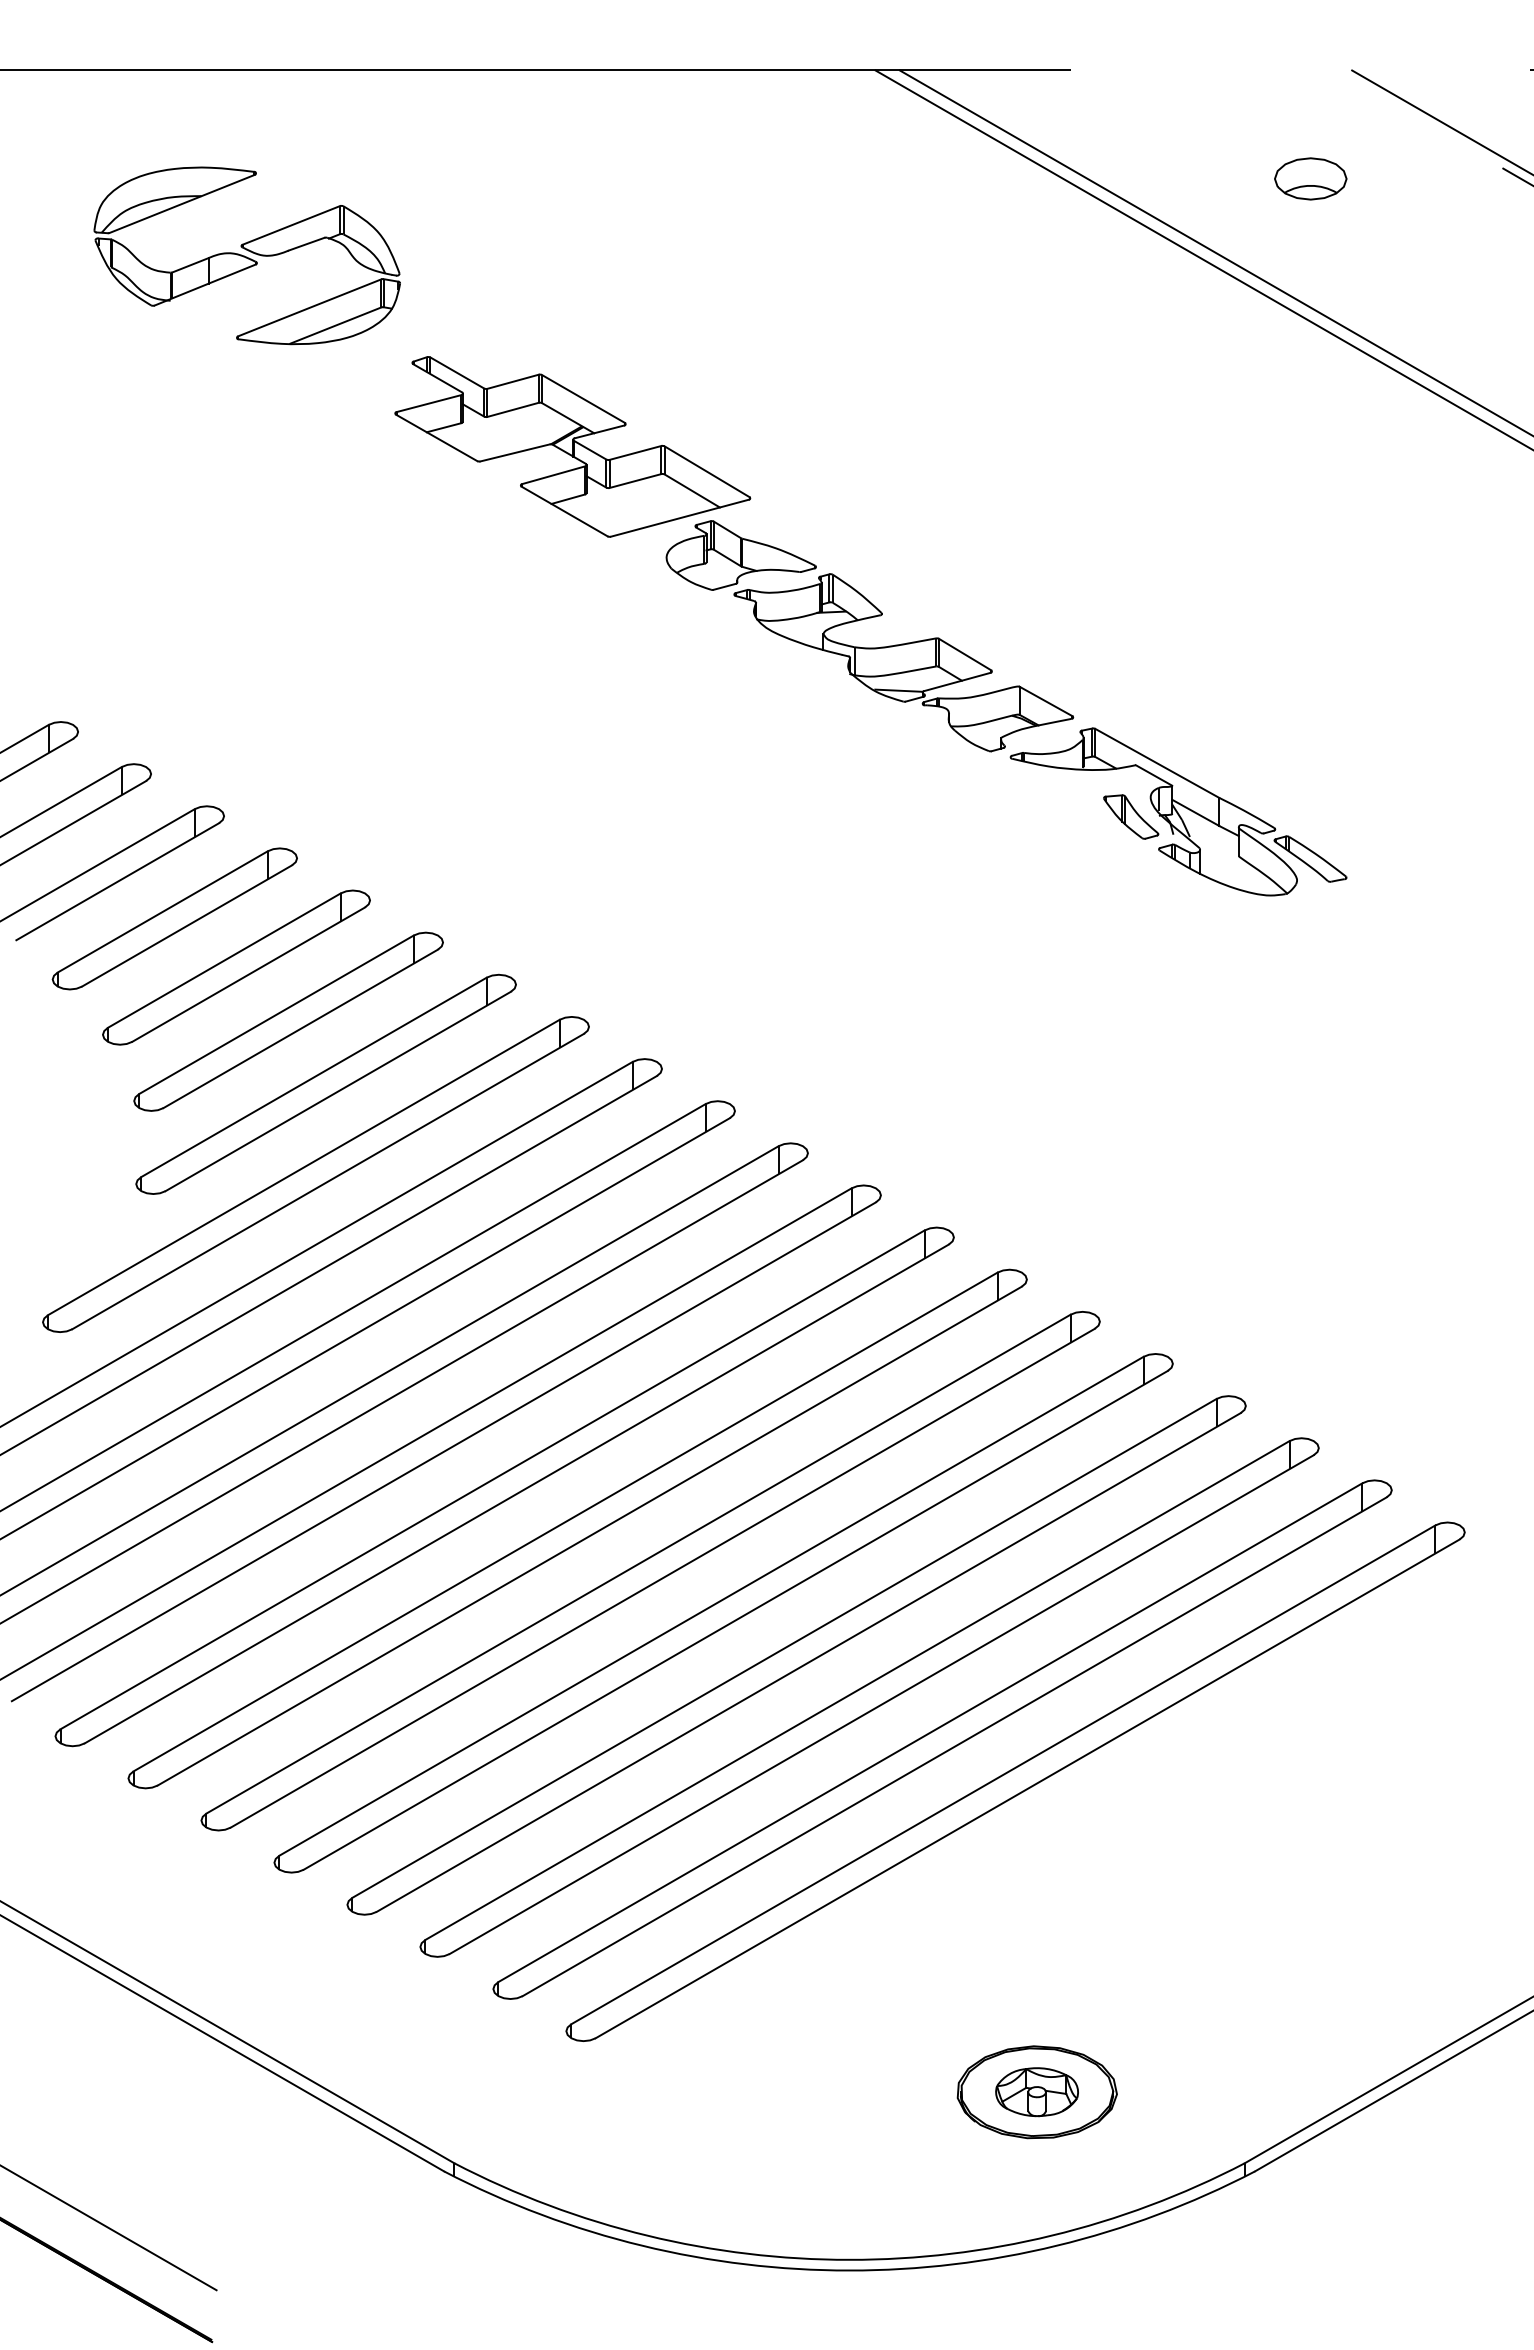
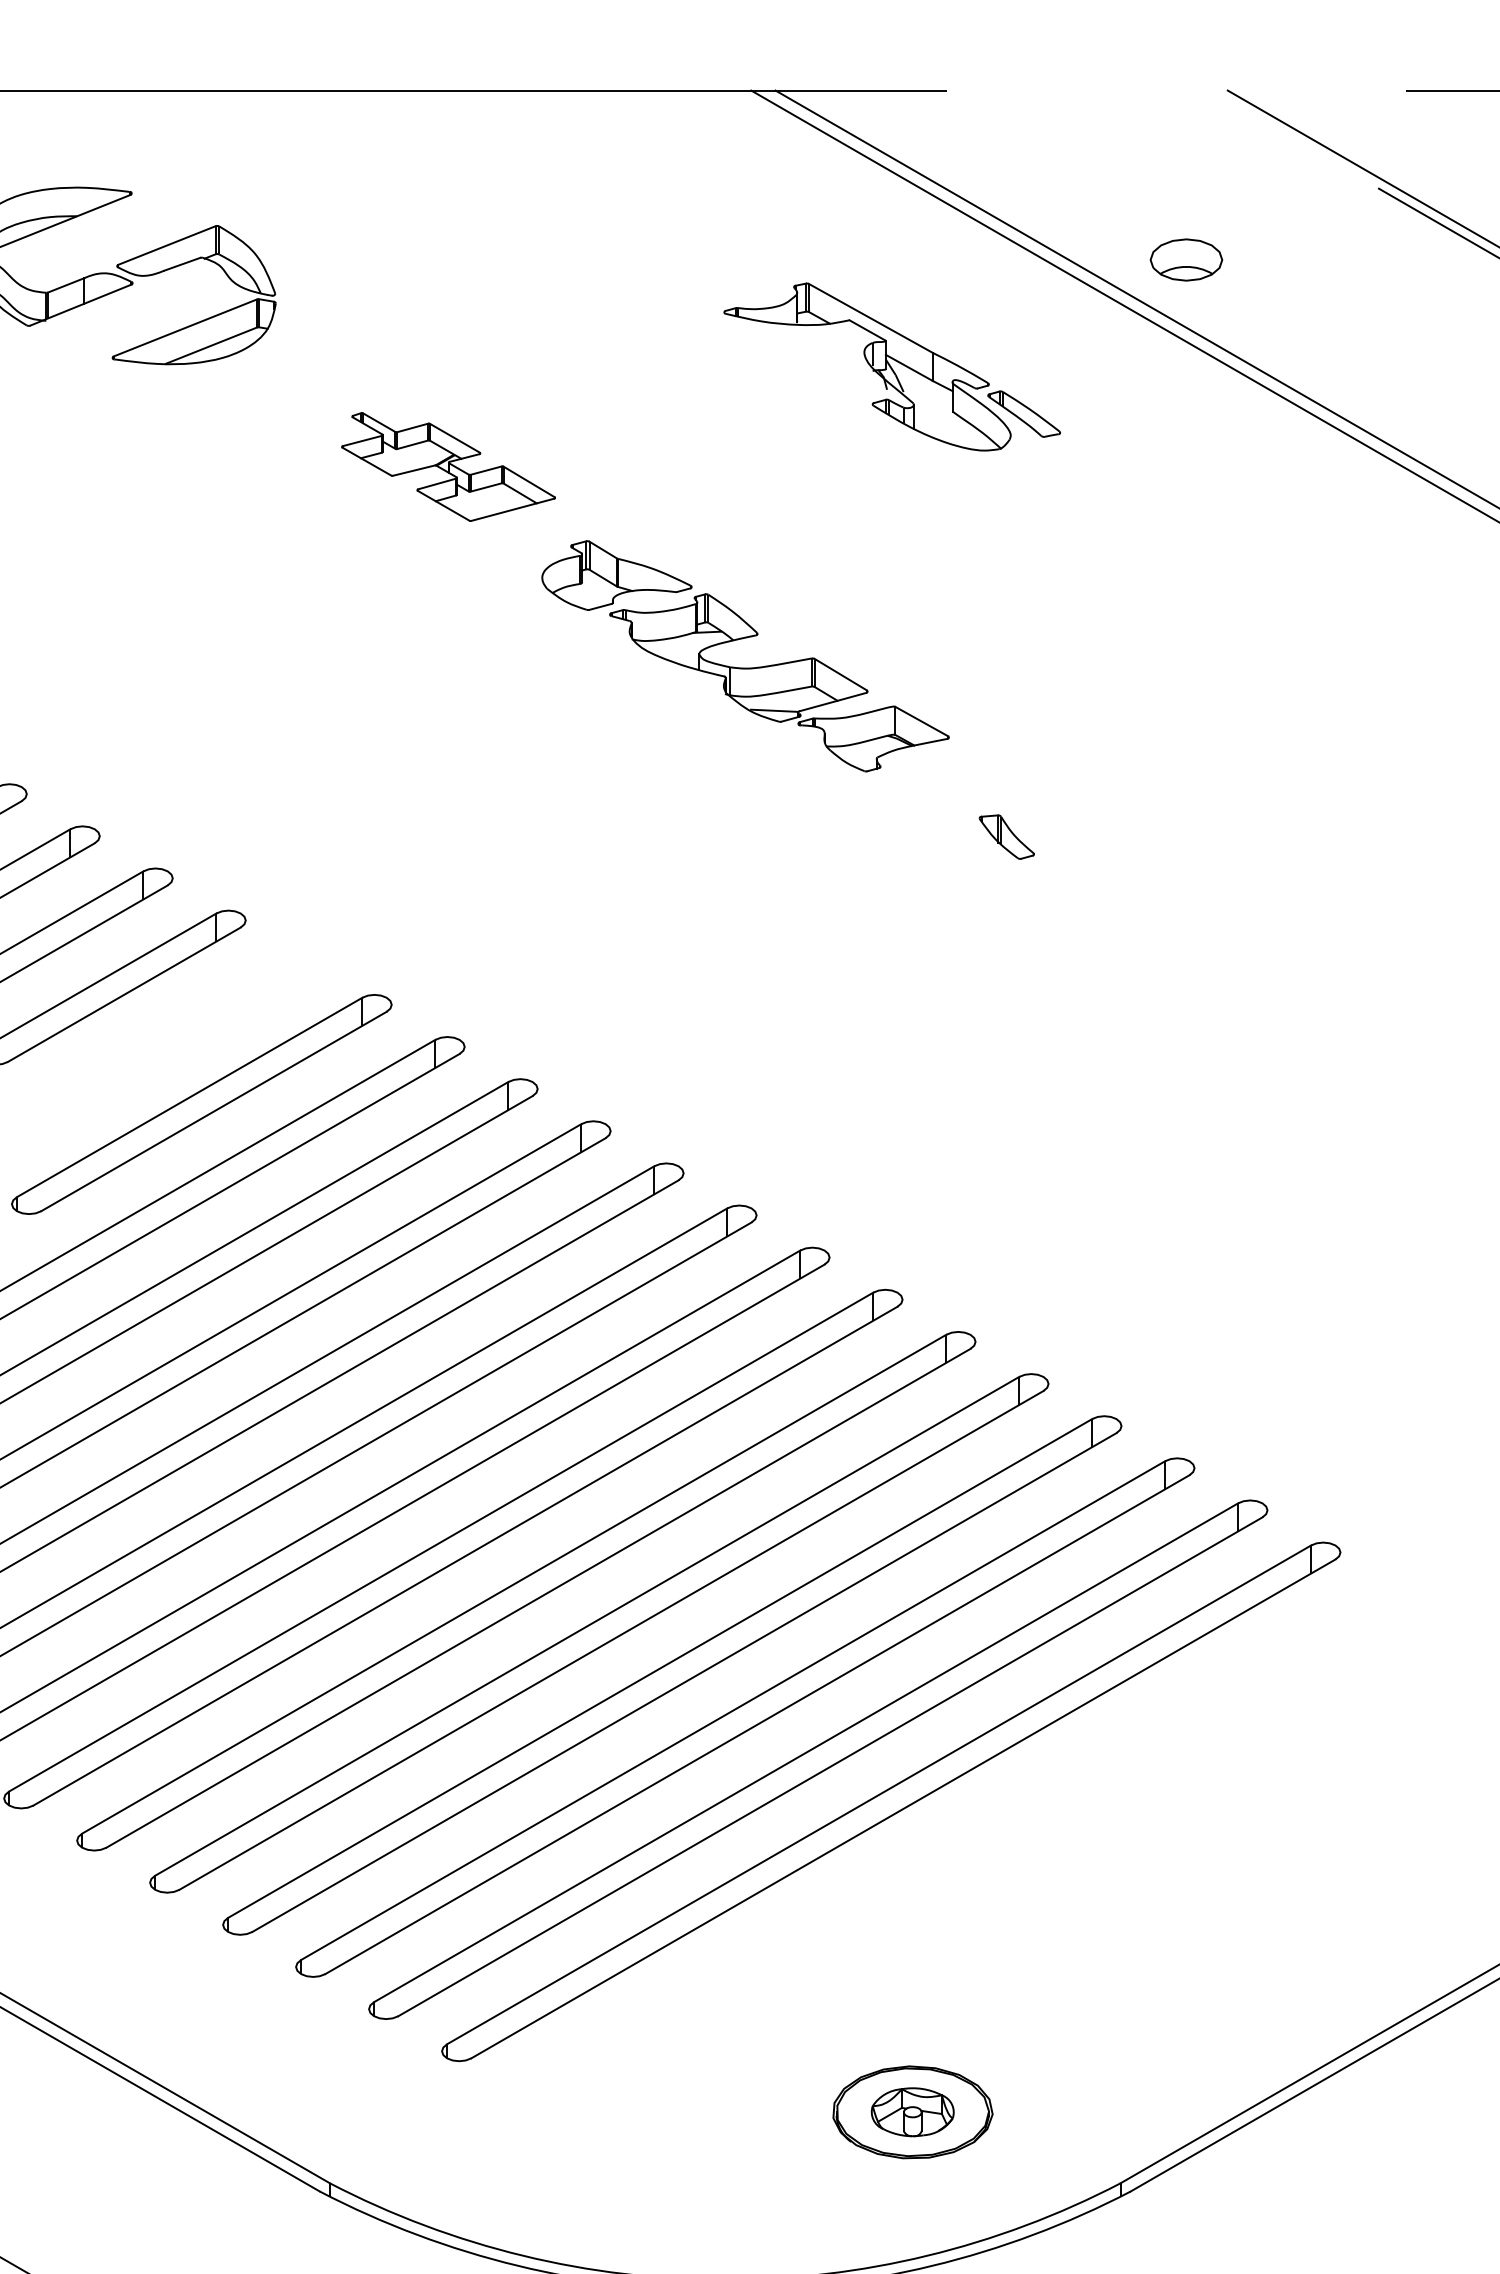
part: (1310, 178) -> (1186, 259), moved
part: (572, 446) -> (448, 466), size x0.6
part: (1178, 811) -> (892, 366), moved
part: (288, 1021) -> (164, 1041), removed

